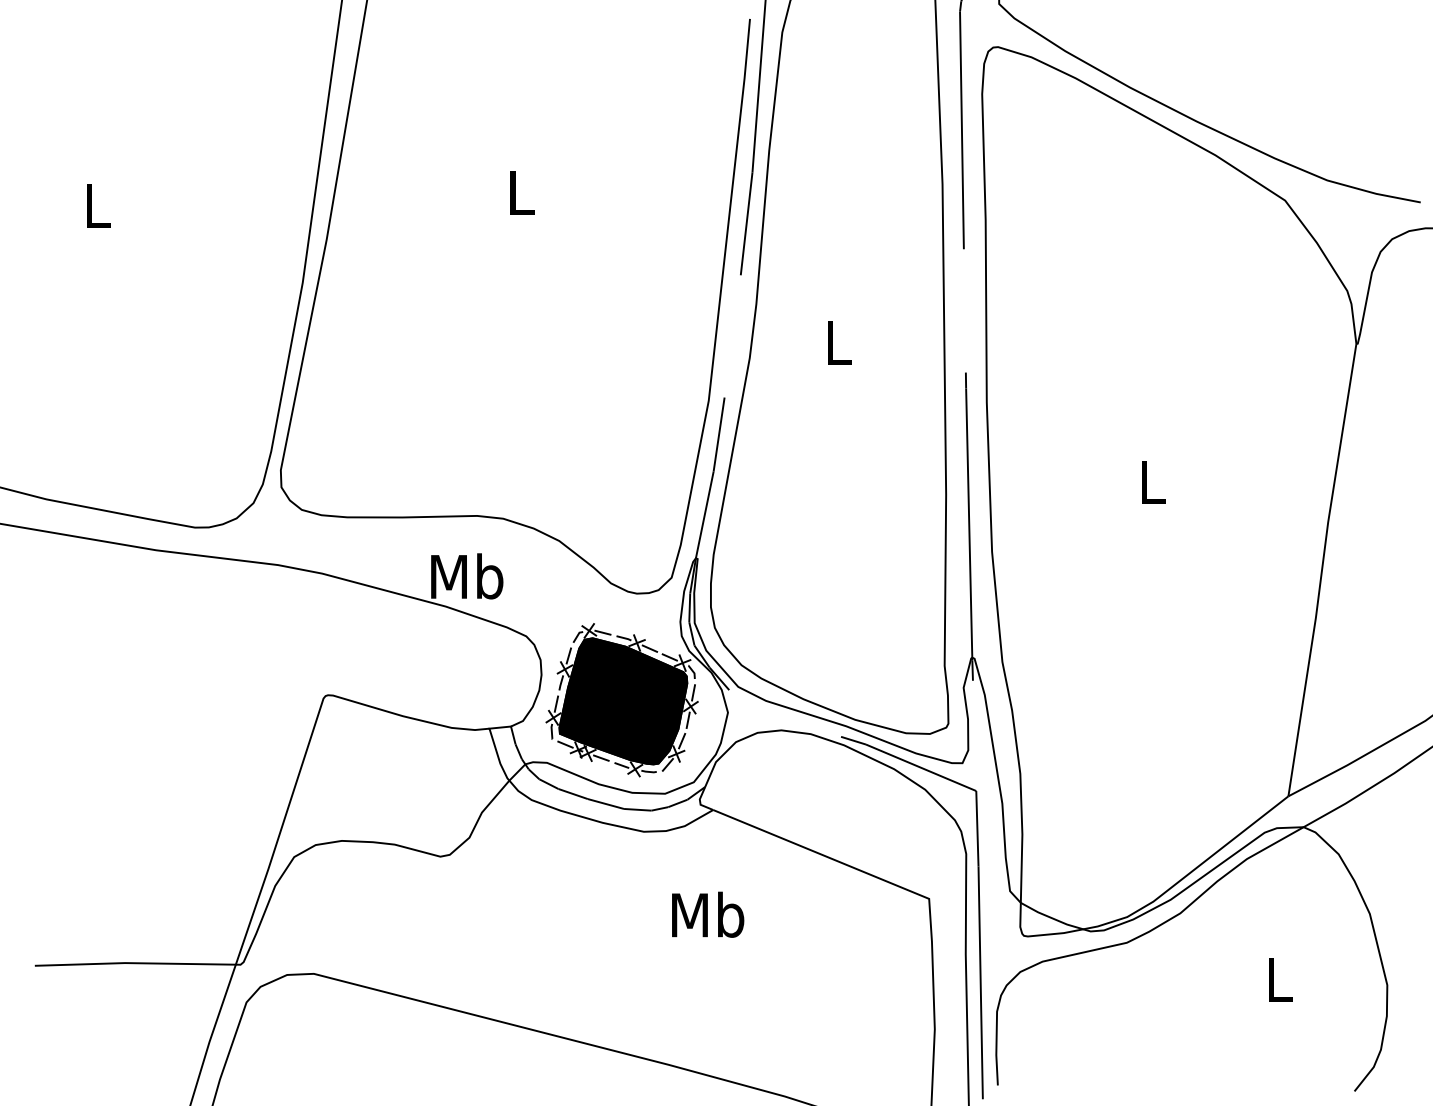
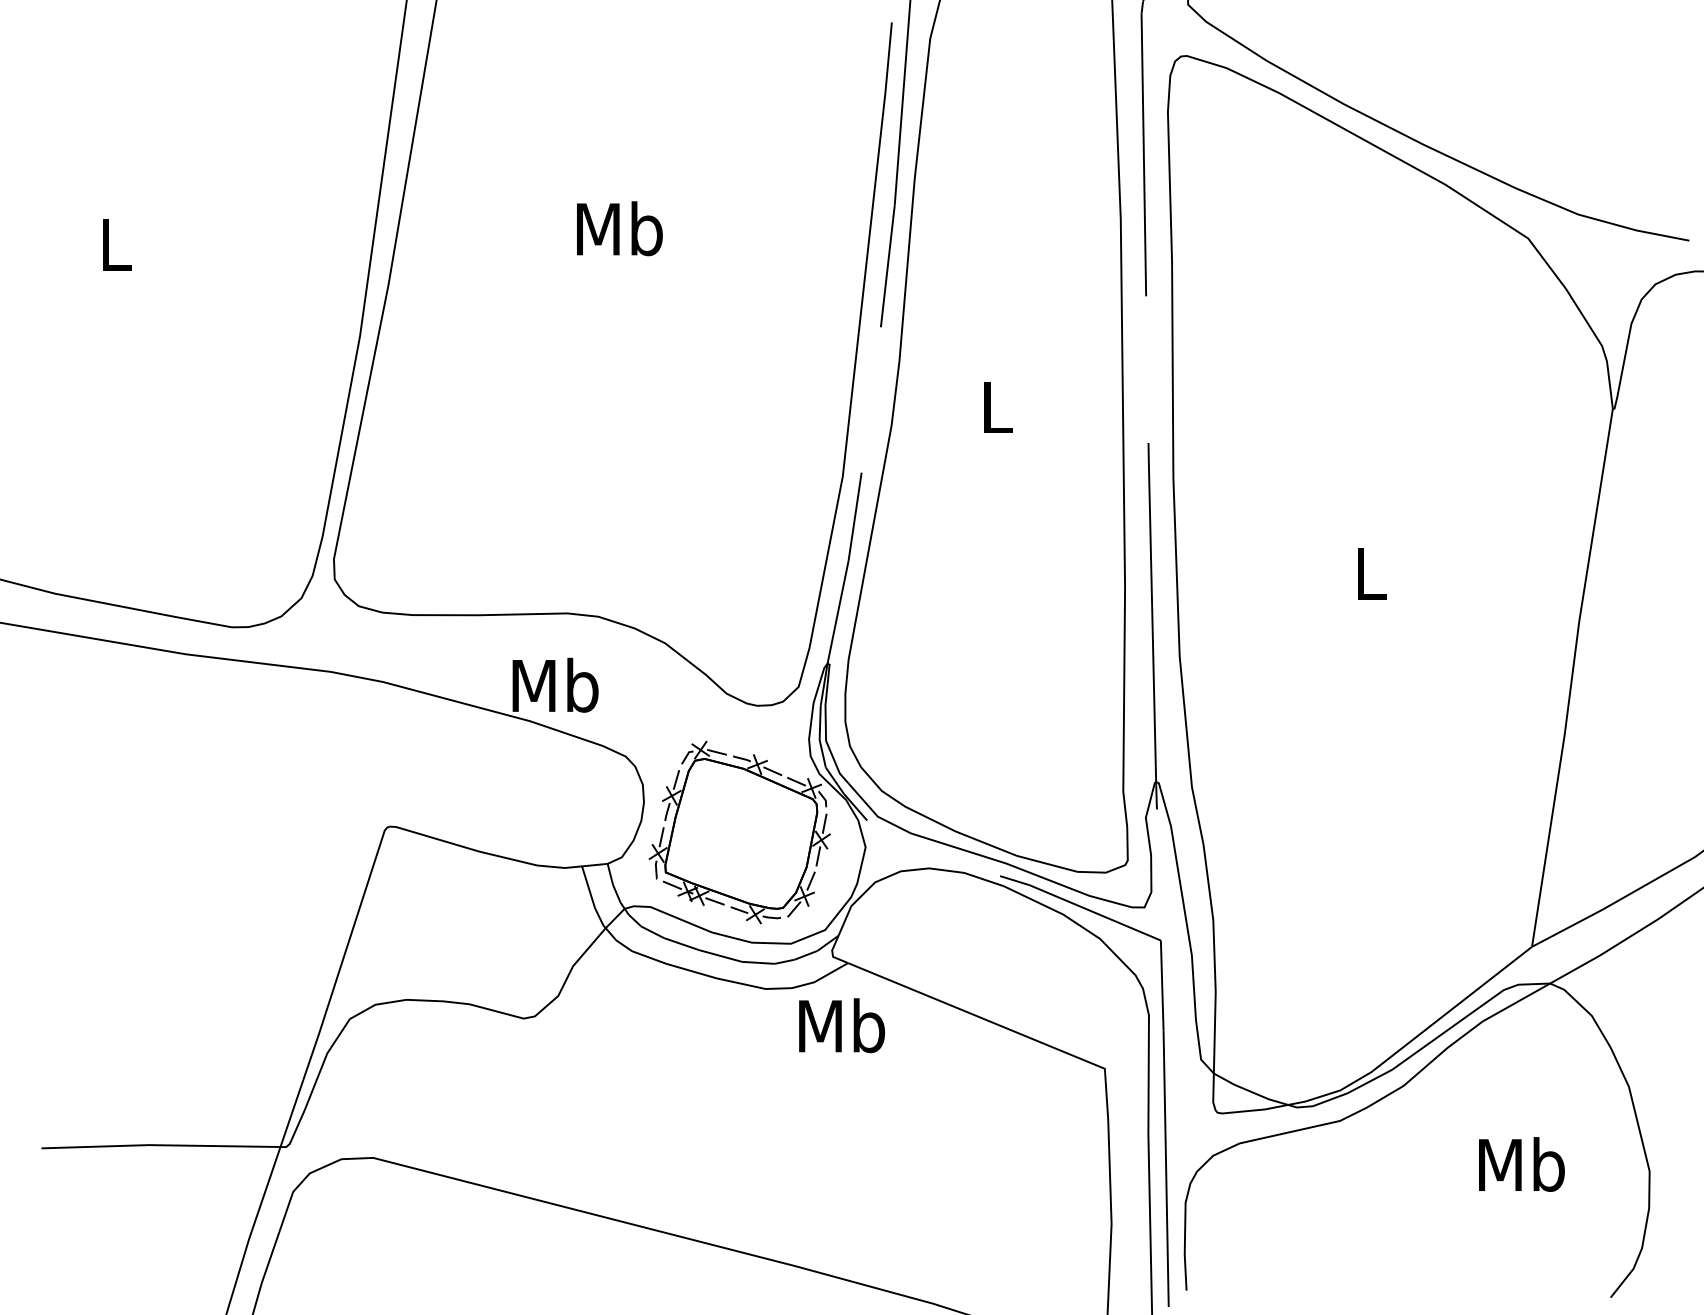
text: (520, 192) -> (619, 228), L -> Mb
fill: (623, 701) -> (741, 833), removed
text: (707, 914) -> (841, 1025), moved
text: (1279, 979) -> (1521, 1164), L -> Mb

